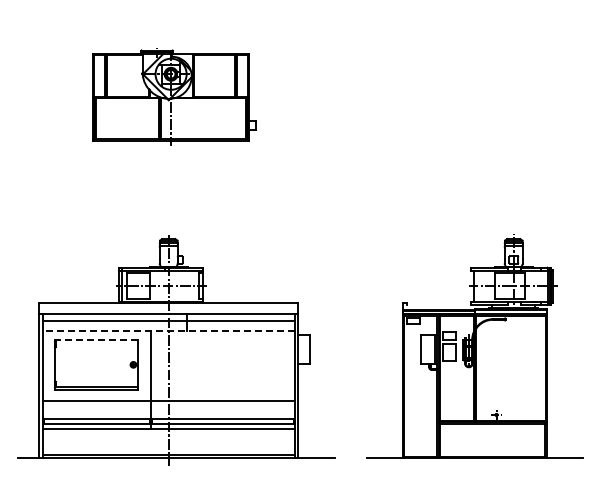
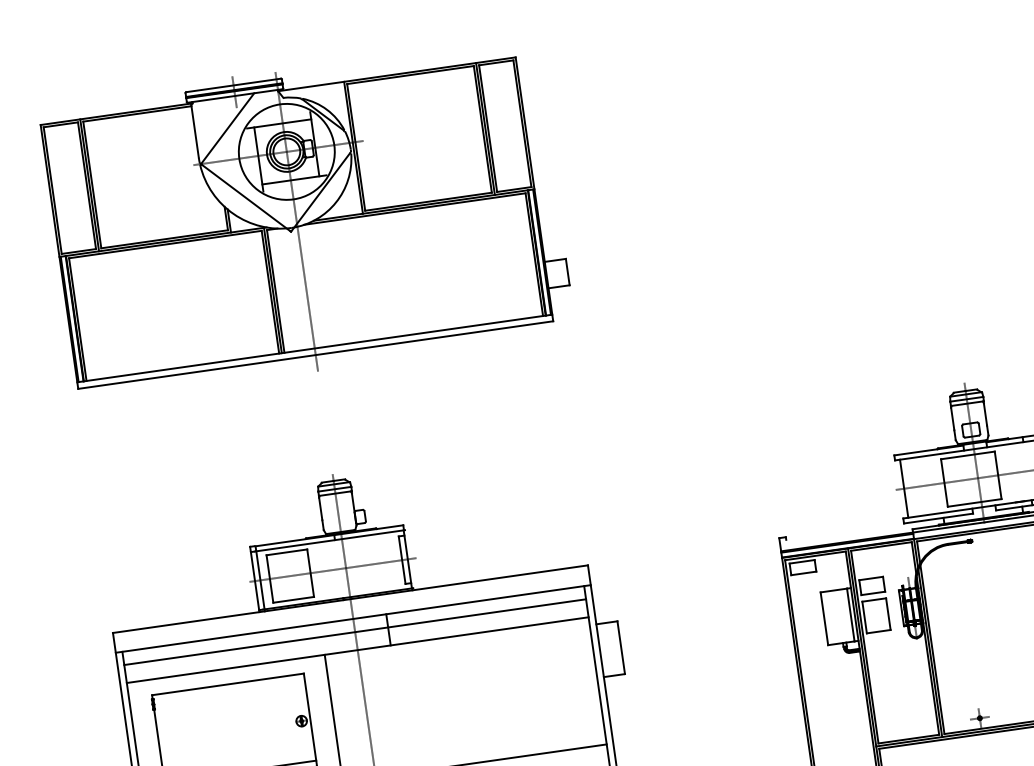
part: (174, 96) -> (306, 218), size x1.67
line: (168, 331) -> (357, 650), dashed -> solid
line: (96, 339) -> (227, 684), dashed -> solid

